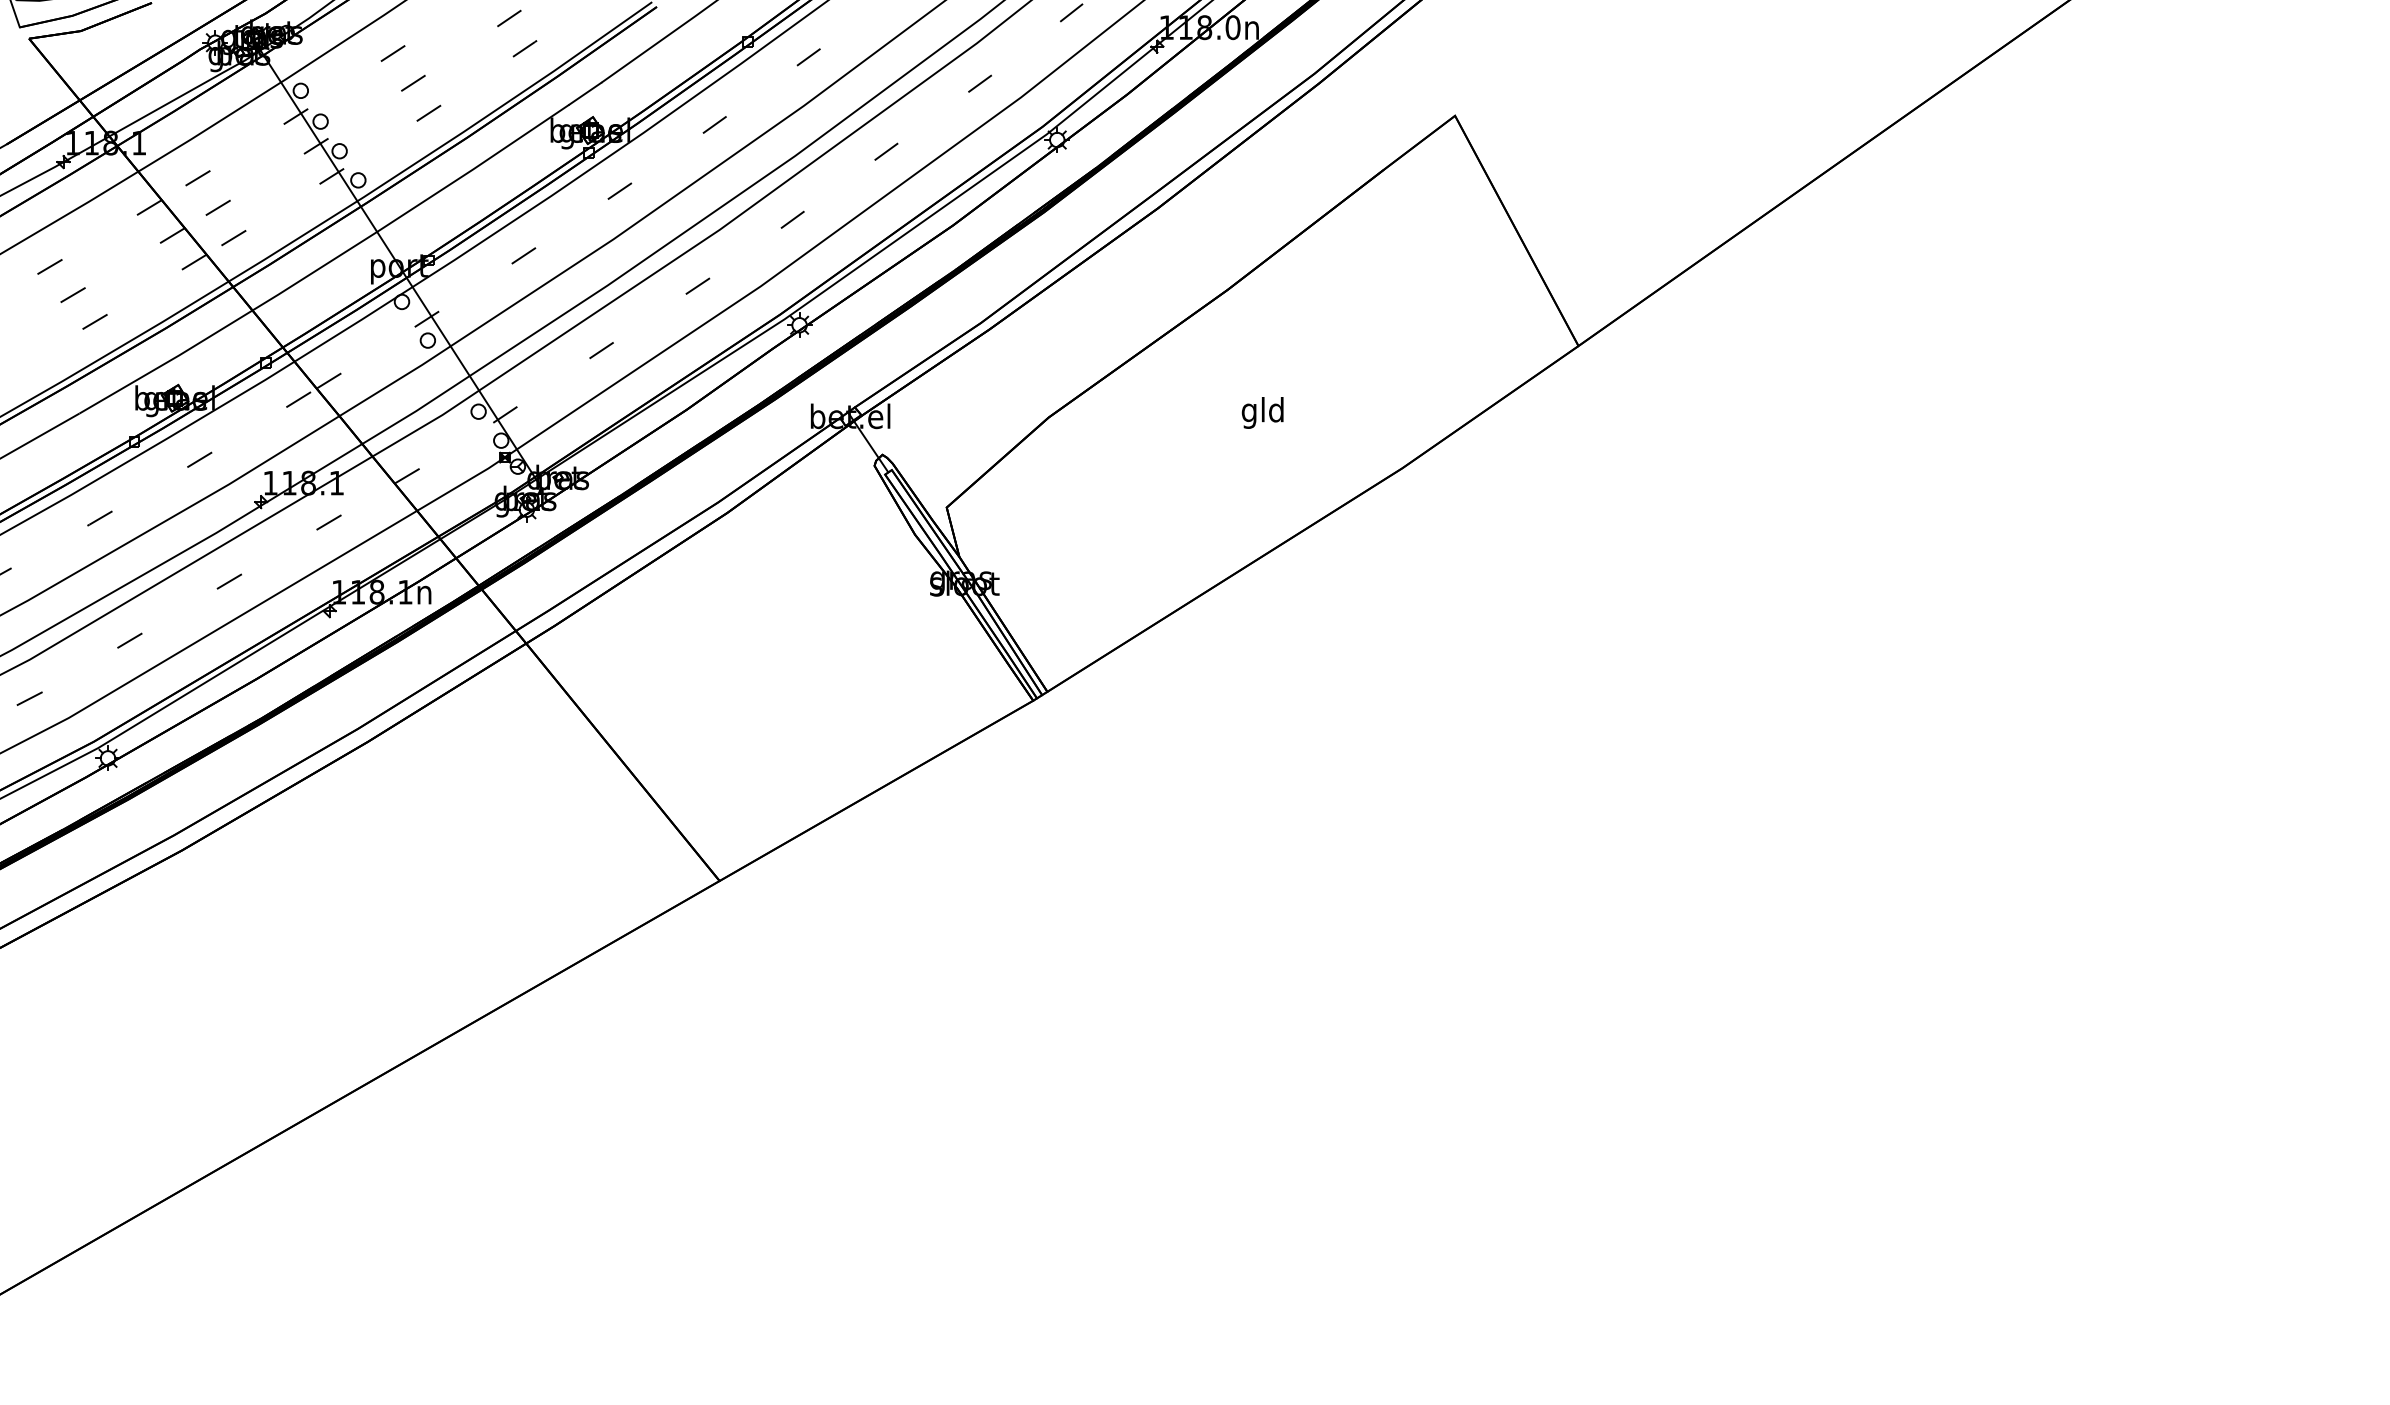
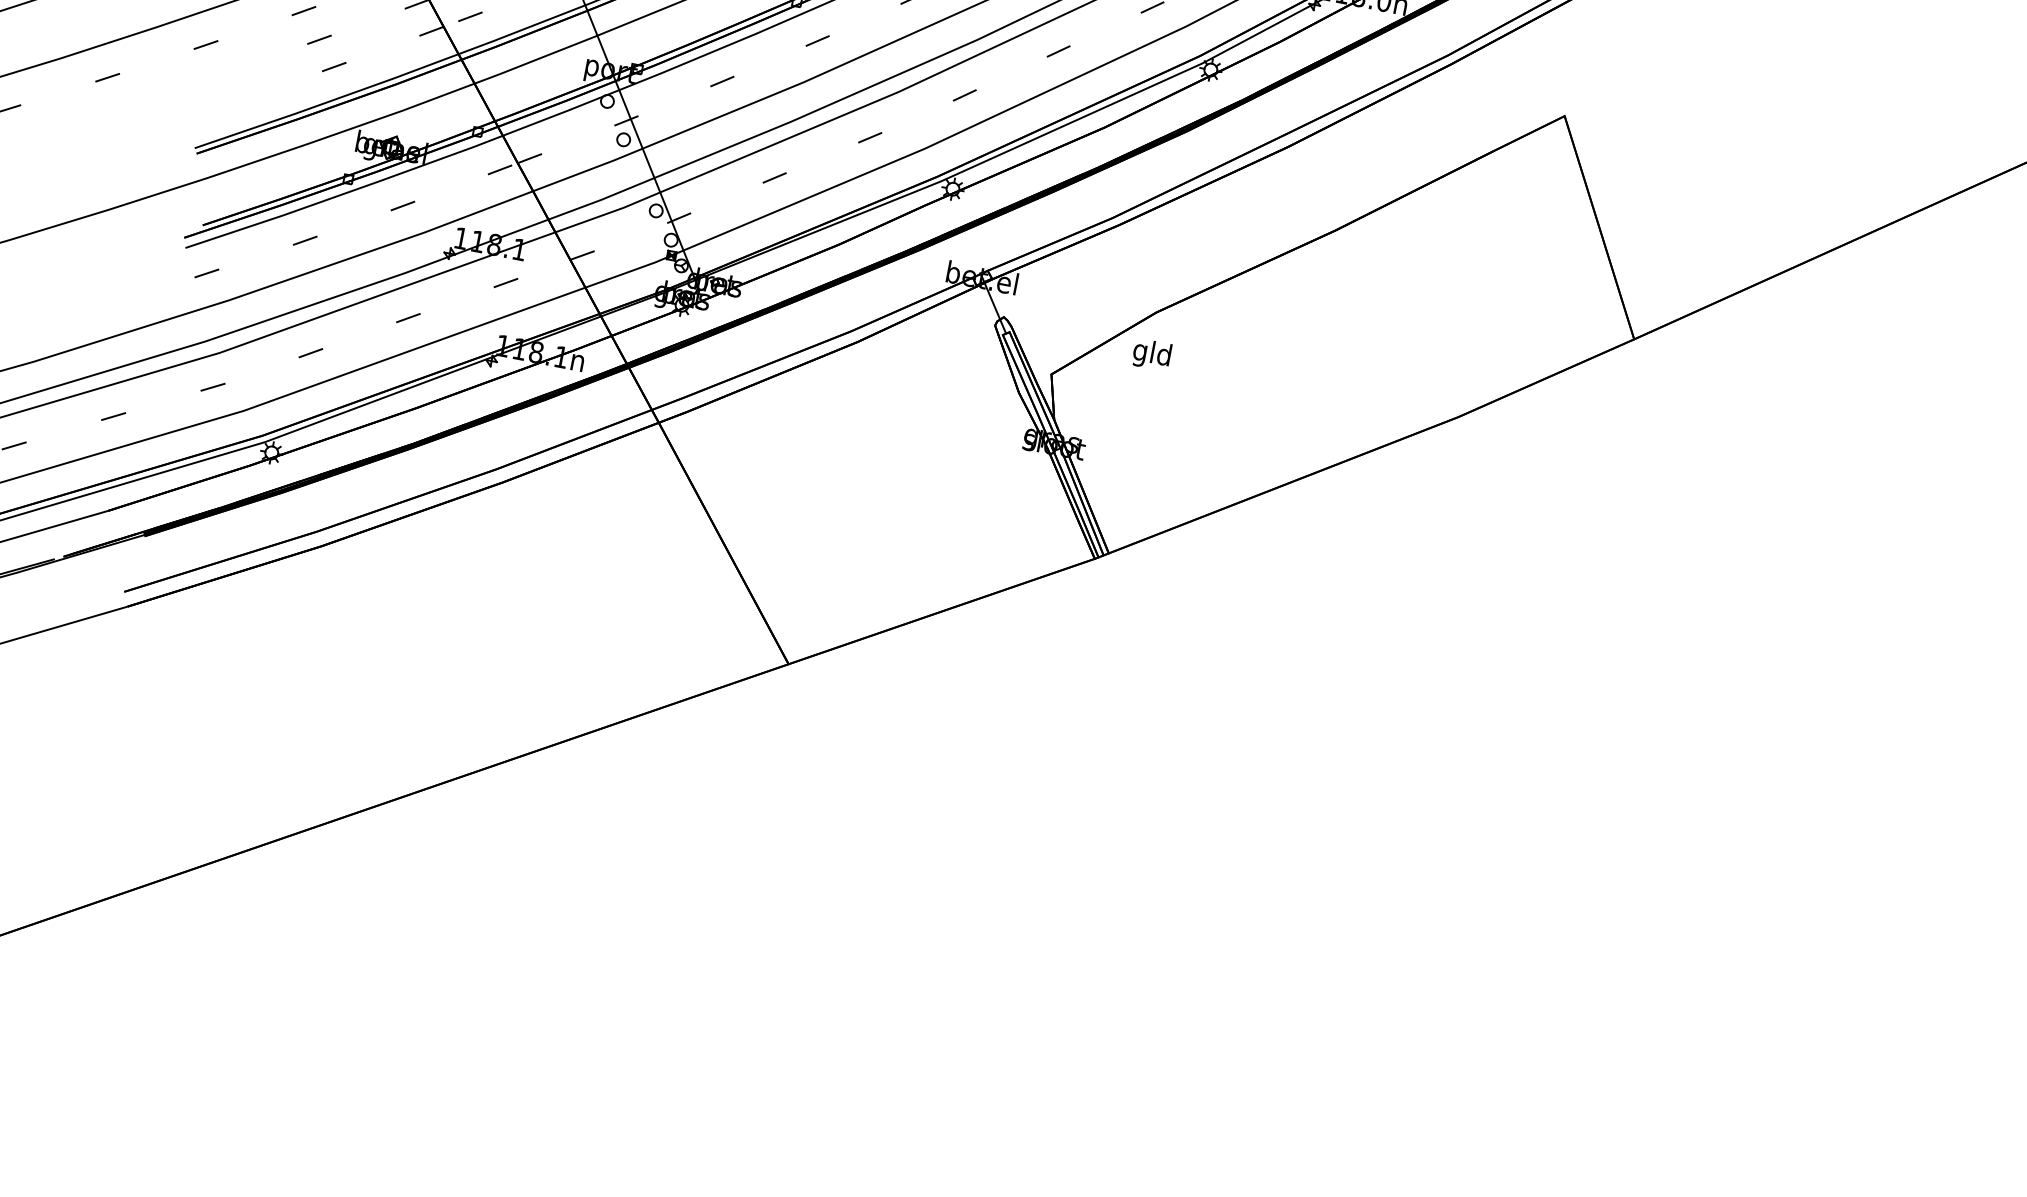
text: (1262, 412) -> (1151, 354), moved

